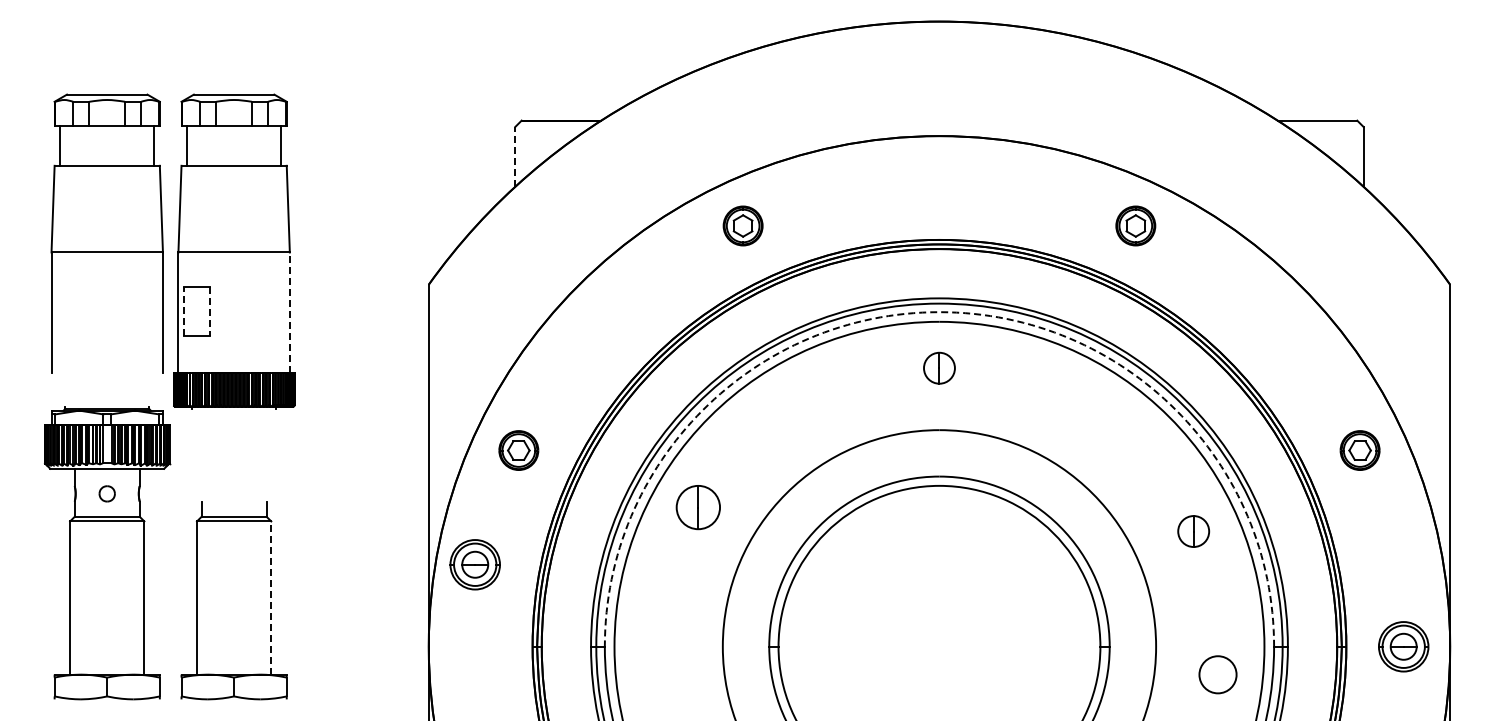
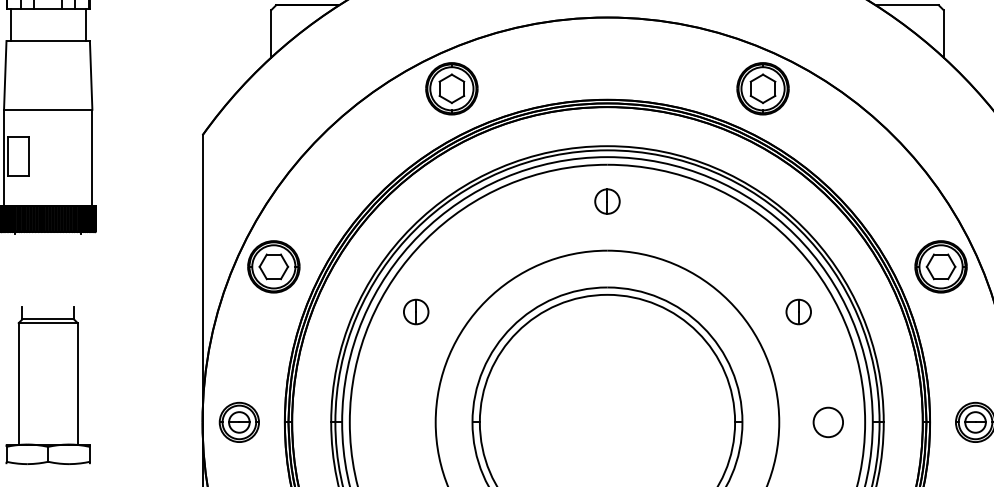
line: (515, 156) -> (271, 33), dashed -> solid
part: (742, 225) -> (451, 88), size x1.67
part: (1135, 225) -> (762, 88), size x1.67
line: (183, 311) -> (8, 156), dashed -> solid
line: (209, 311) -> (28, 156), dashed -> solid
line: (289, 312) -> (92, 157), dashed -> solid
arc: (939, 312) -> (607, 157), dashed -> solid
part: (518, 450) -> (273, 266), size x1.67
part: (1359, 450) -> (940, 266), size x1.67
part: (697, 507) -> (415, 312), size x0.71
part: (1193, 531) -> (798, 312), moved
part: (474, 564) -> (238, 422), moved
line: (271, 598) -> (77, 384), dashed -> solid
circle: (1217, 674) -> (827, 422), moved

